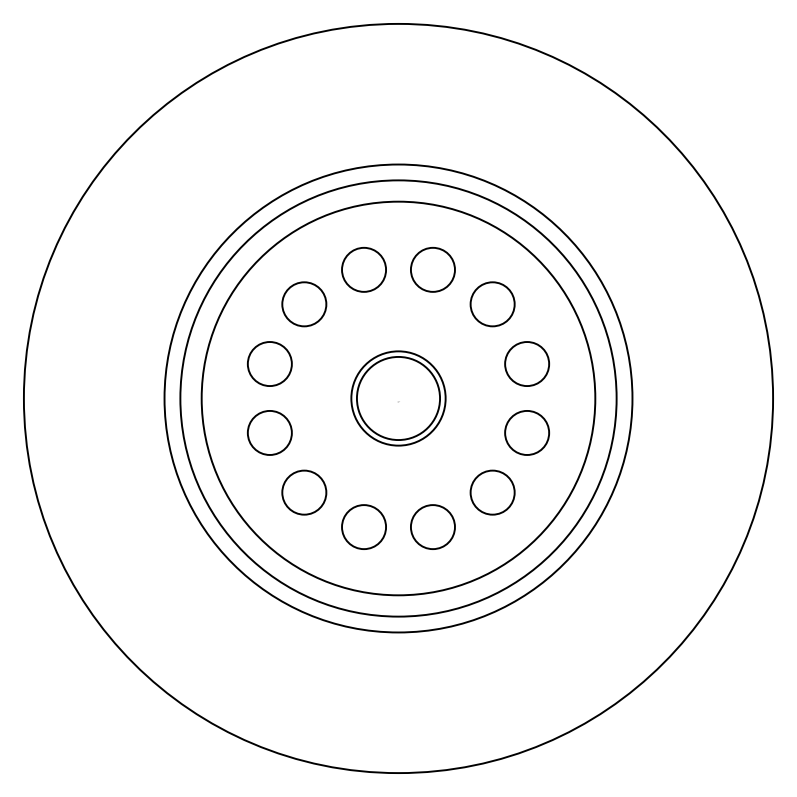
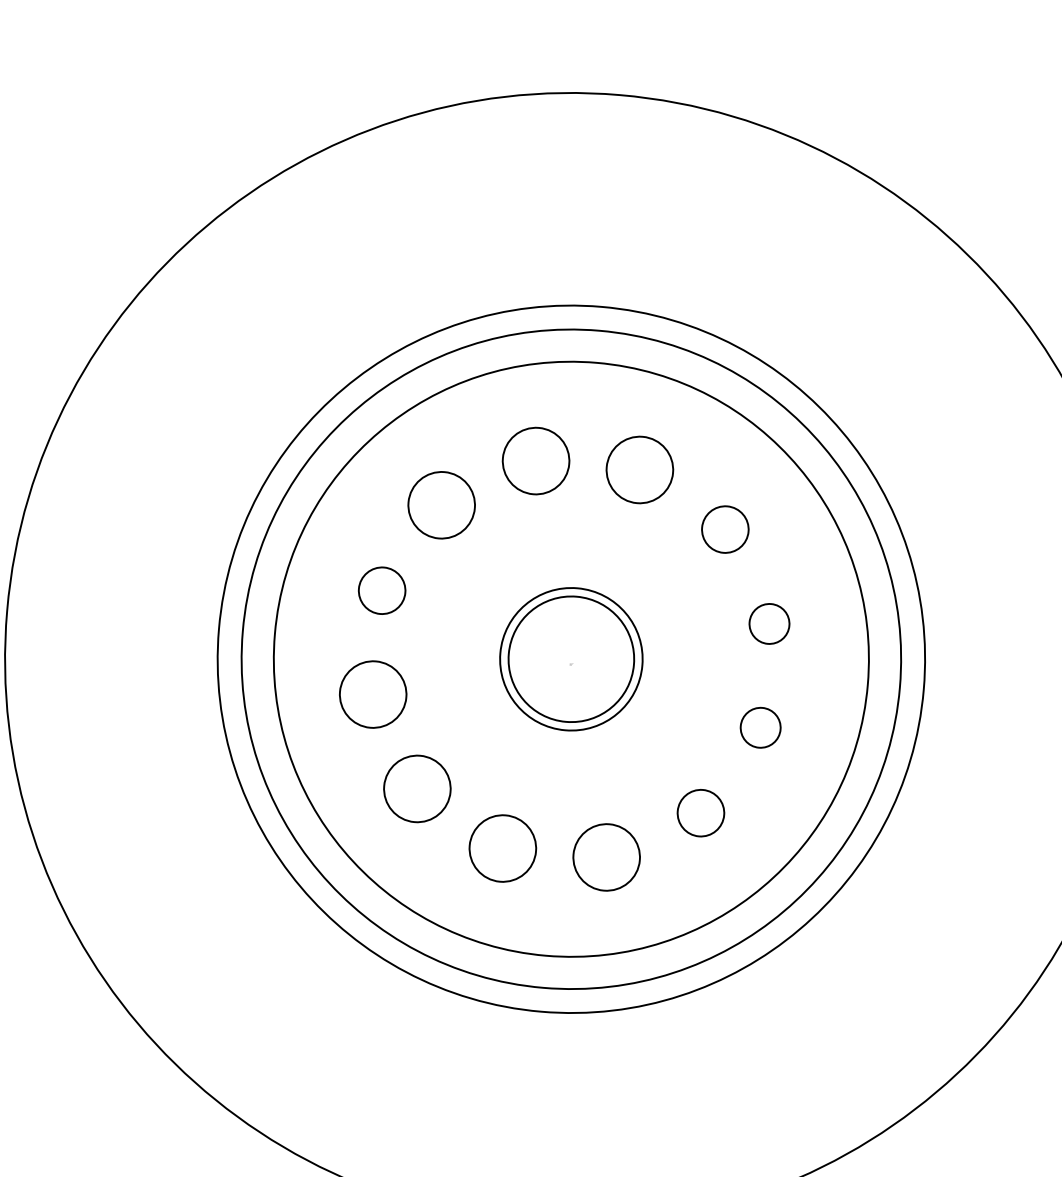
circle: (492, 304) -> (725, 529), size x0.7
circle: (269, 363) -> (381, 589), size x0.7
circle: (526, 363) -> (768, 623), size x0.6
circle: (527, 432) -> (761, 727), size x0.6
circle: (492, 492) -> (700, 813), size x0.7

